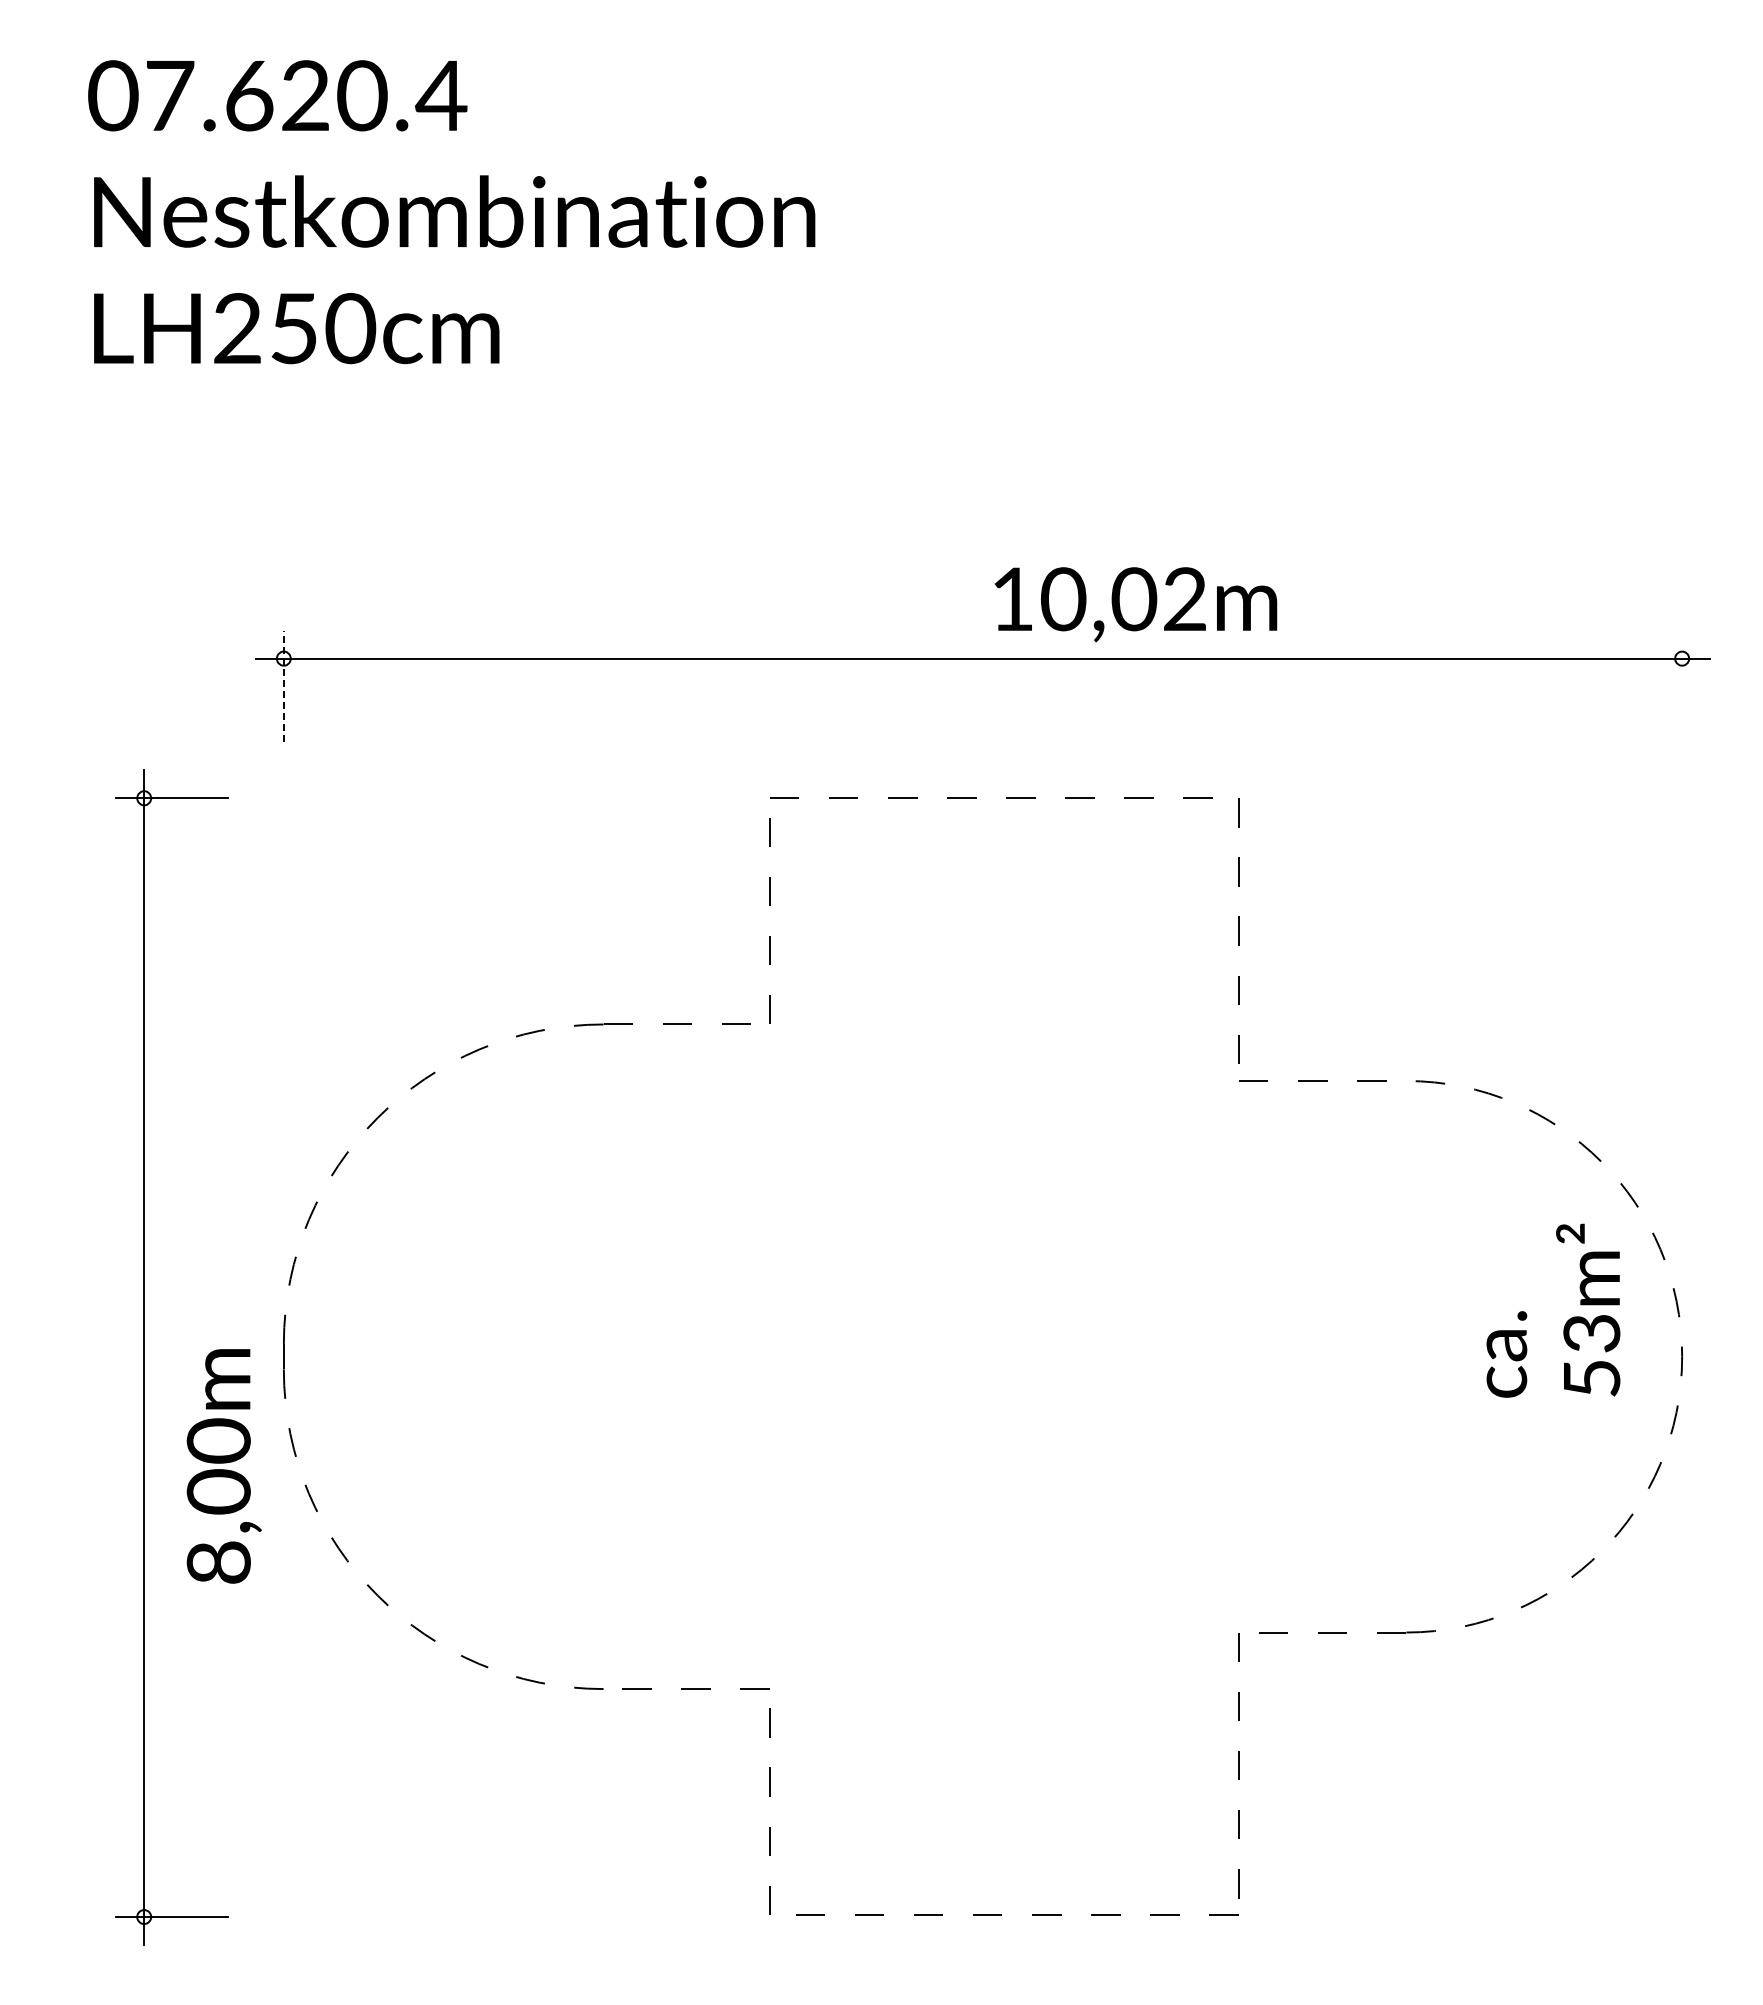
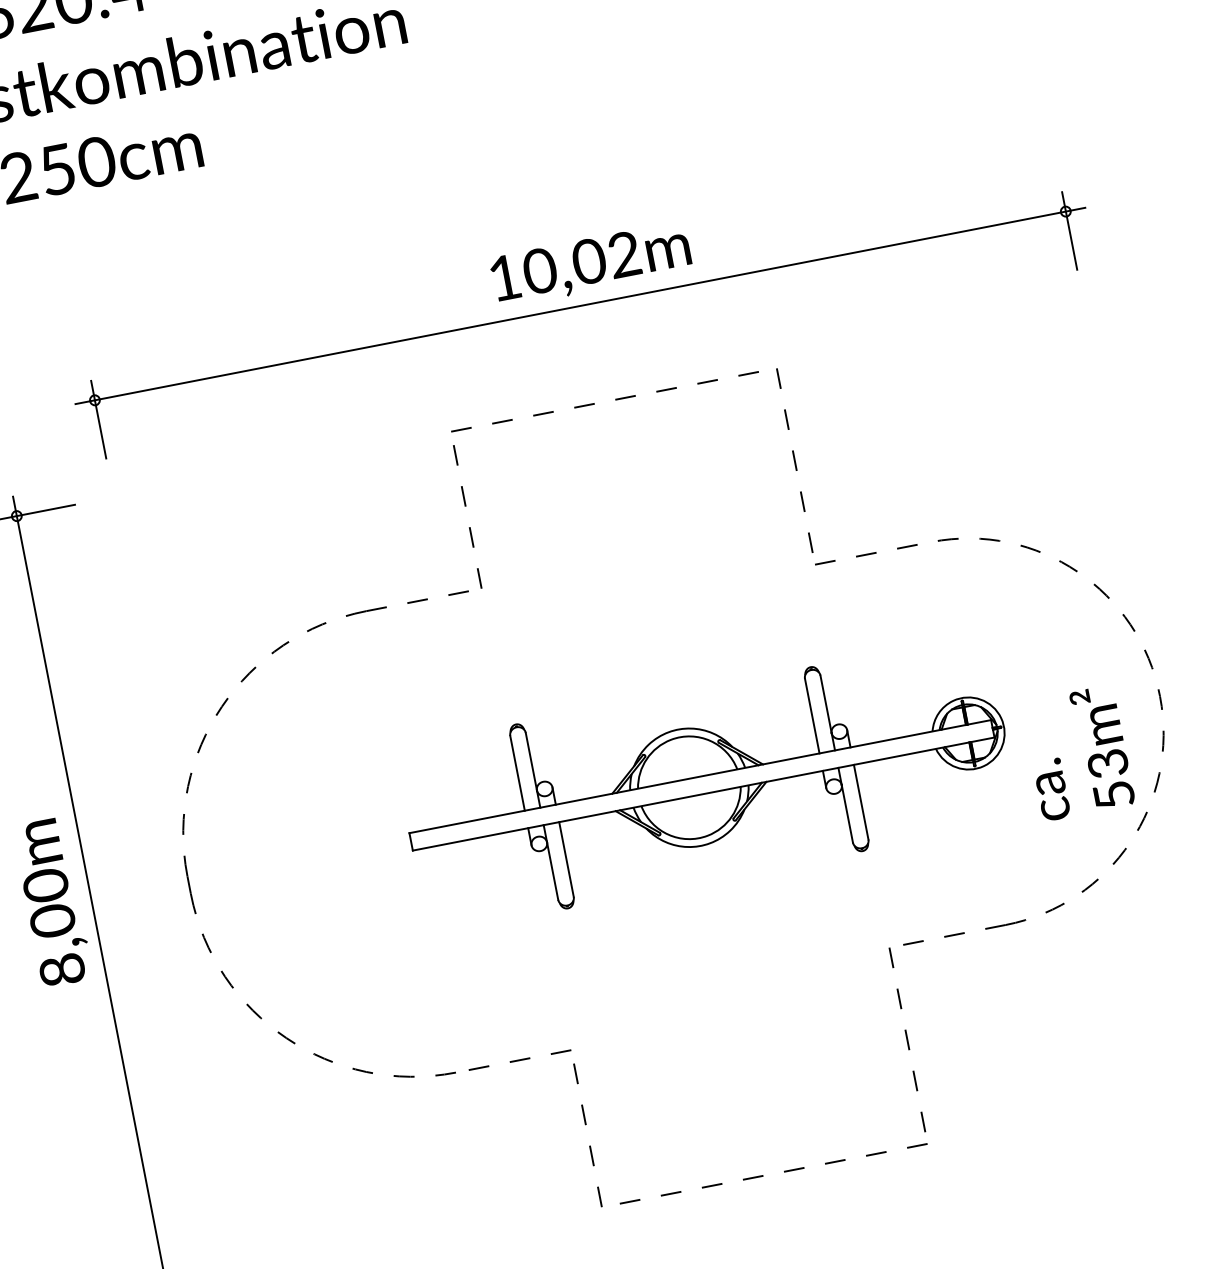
text: (1136, 604) -> (591, 264), moved
line: (283, 686) -> (98, 419), dashed -> solid
line: (1682, 686) -> (1069, 230), added
text: (1553, 1310) -> (1078, 753), moved
part: (1030, 1356) -> (707, 784), added
text: (223, 1466) -> (52, 902), moved

